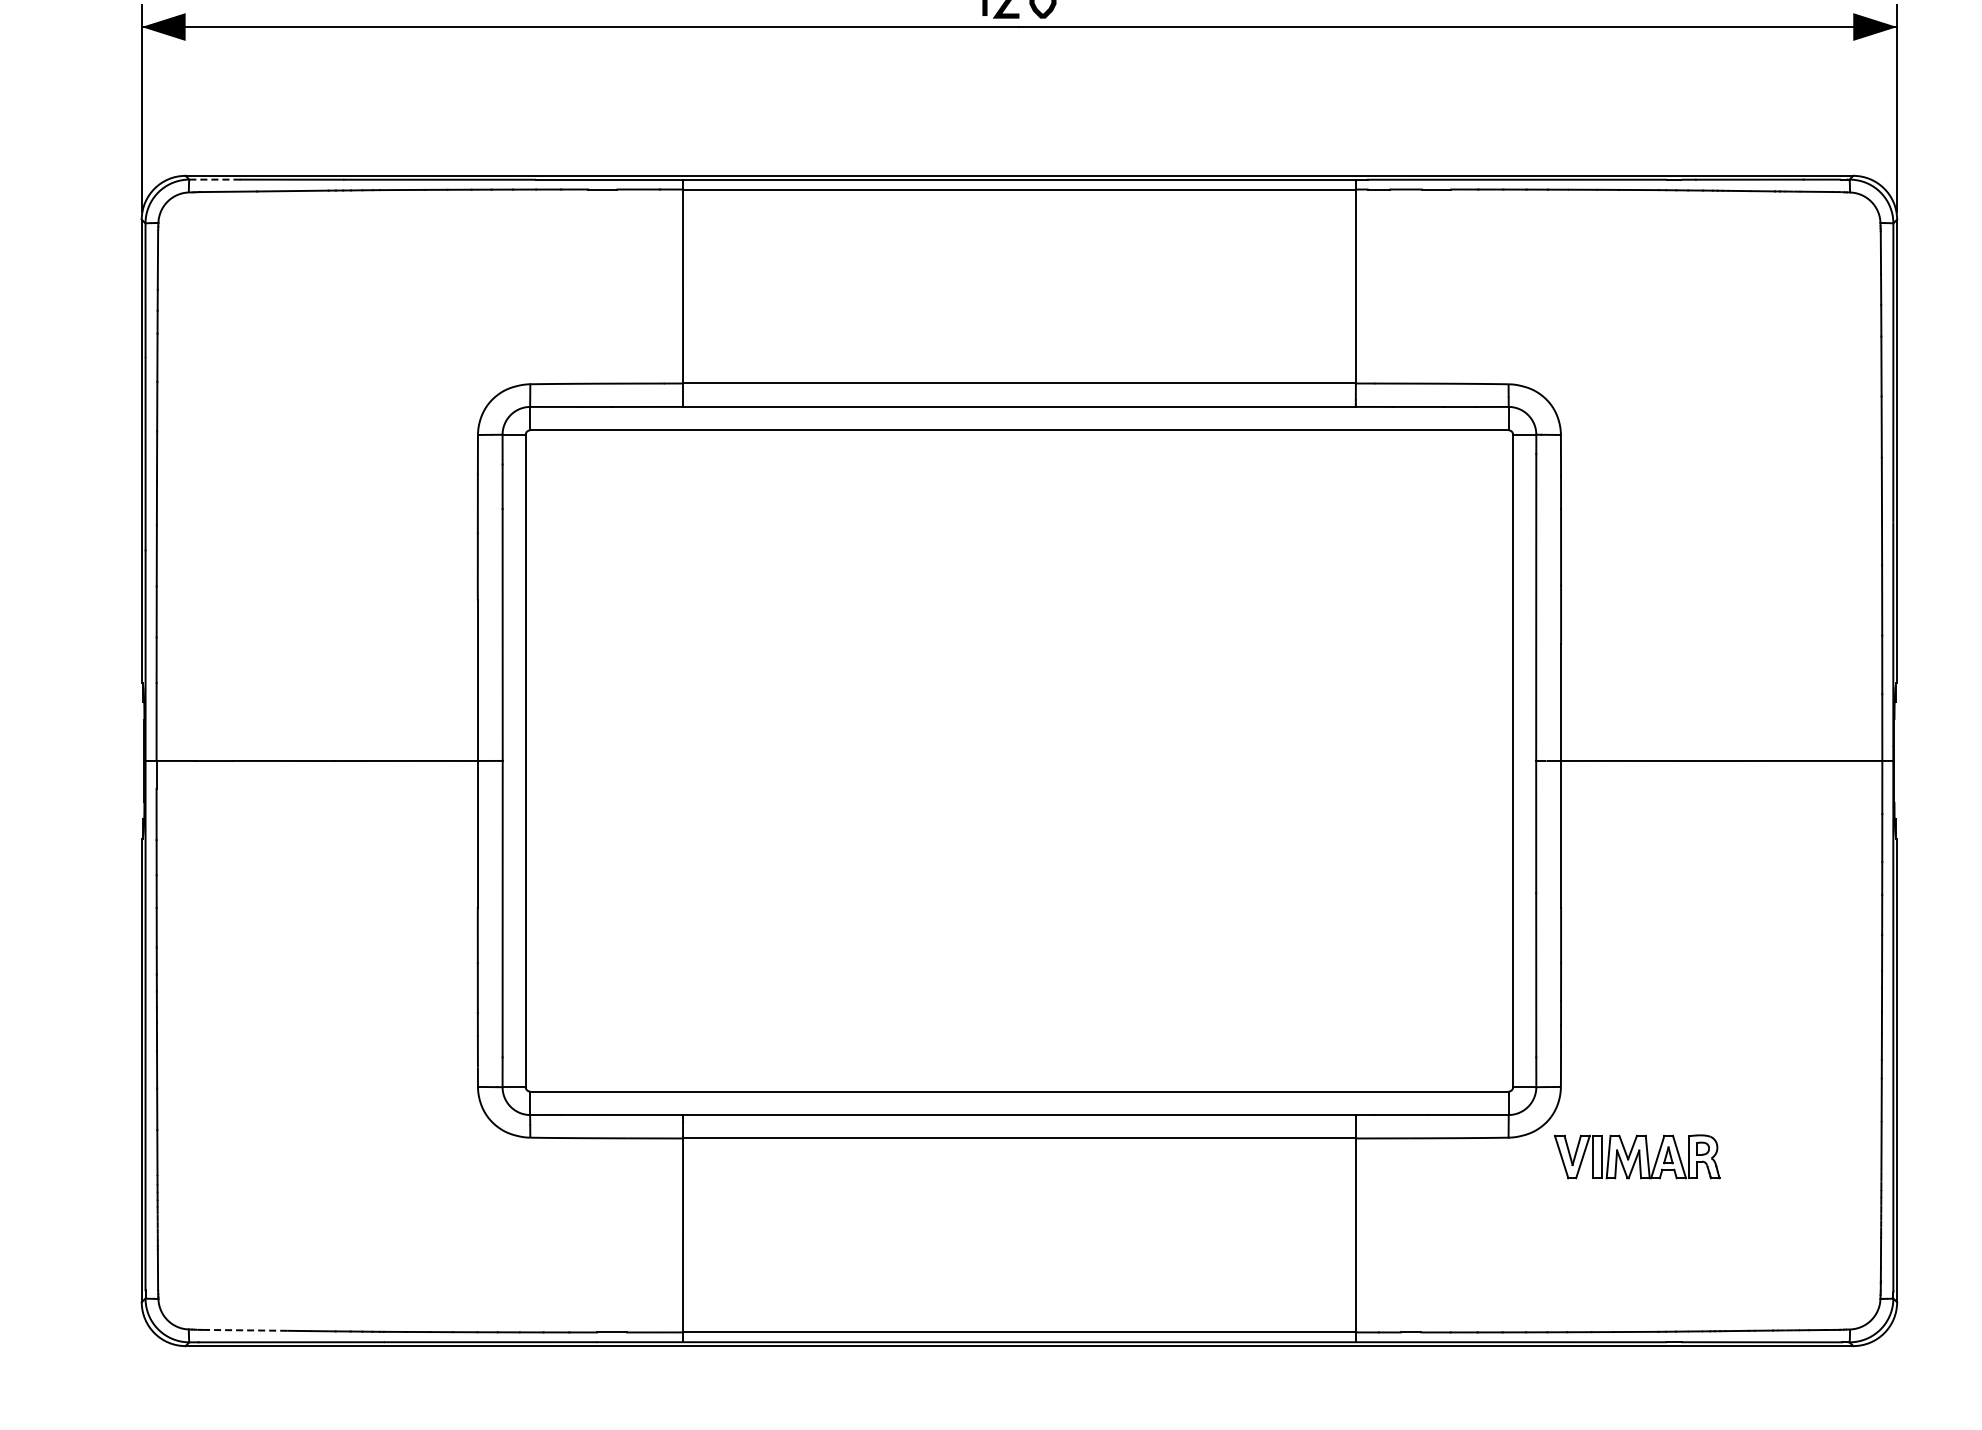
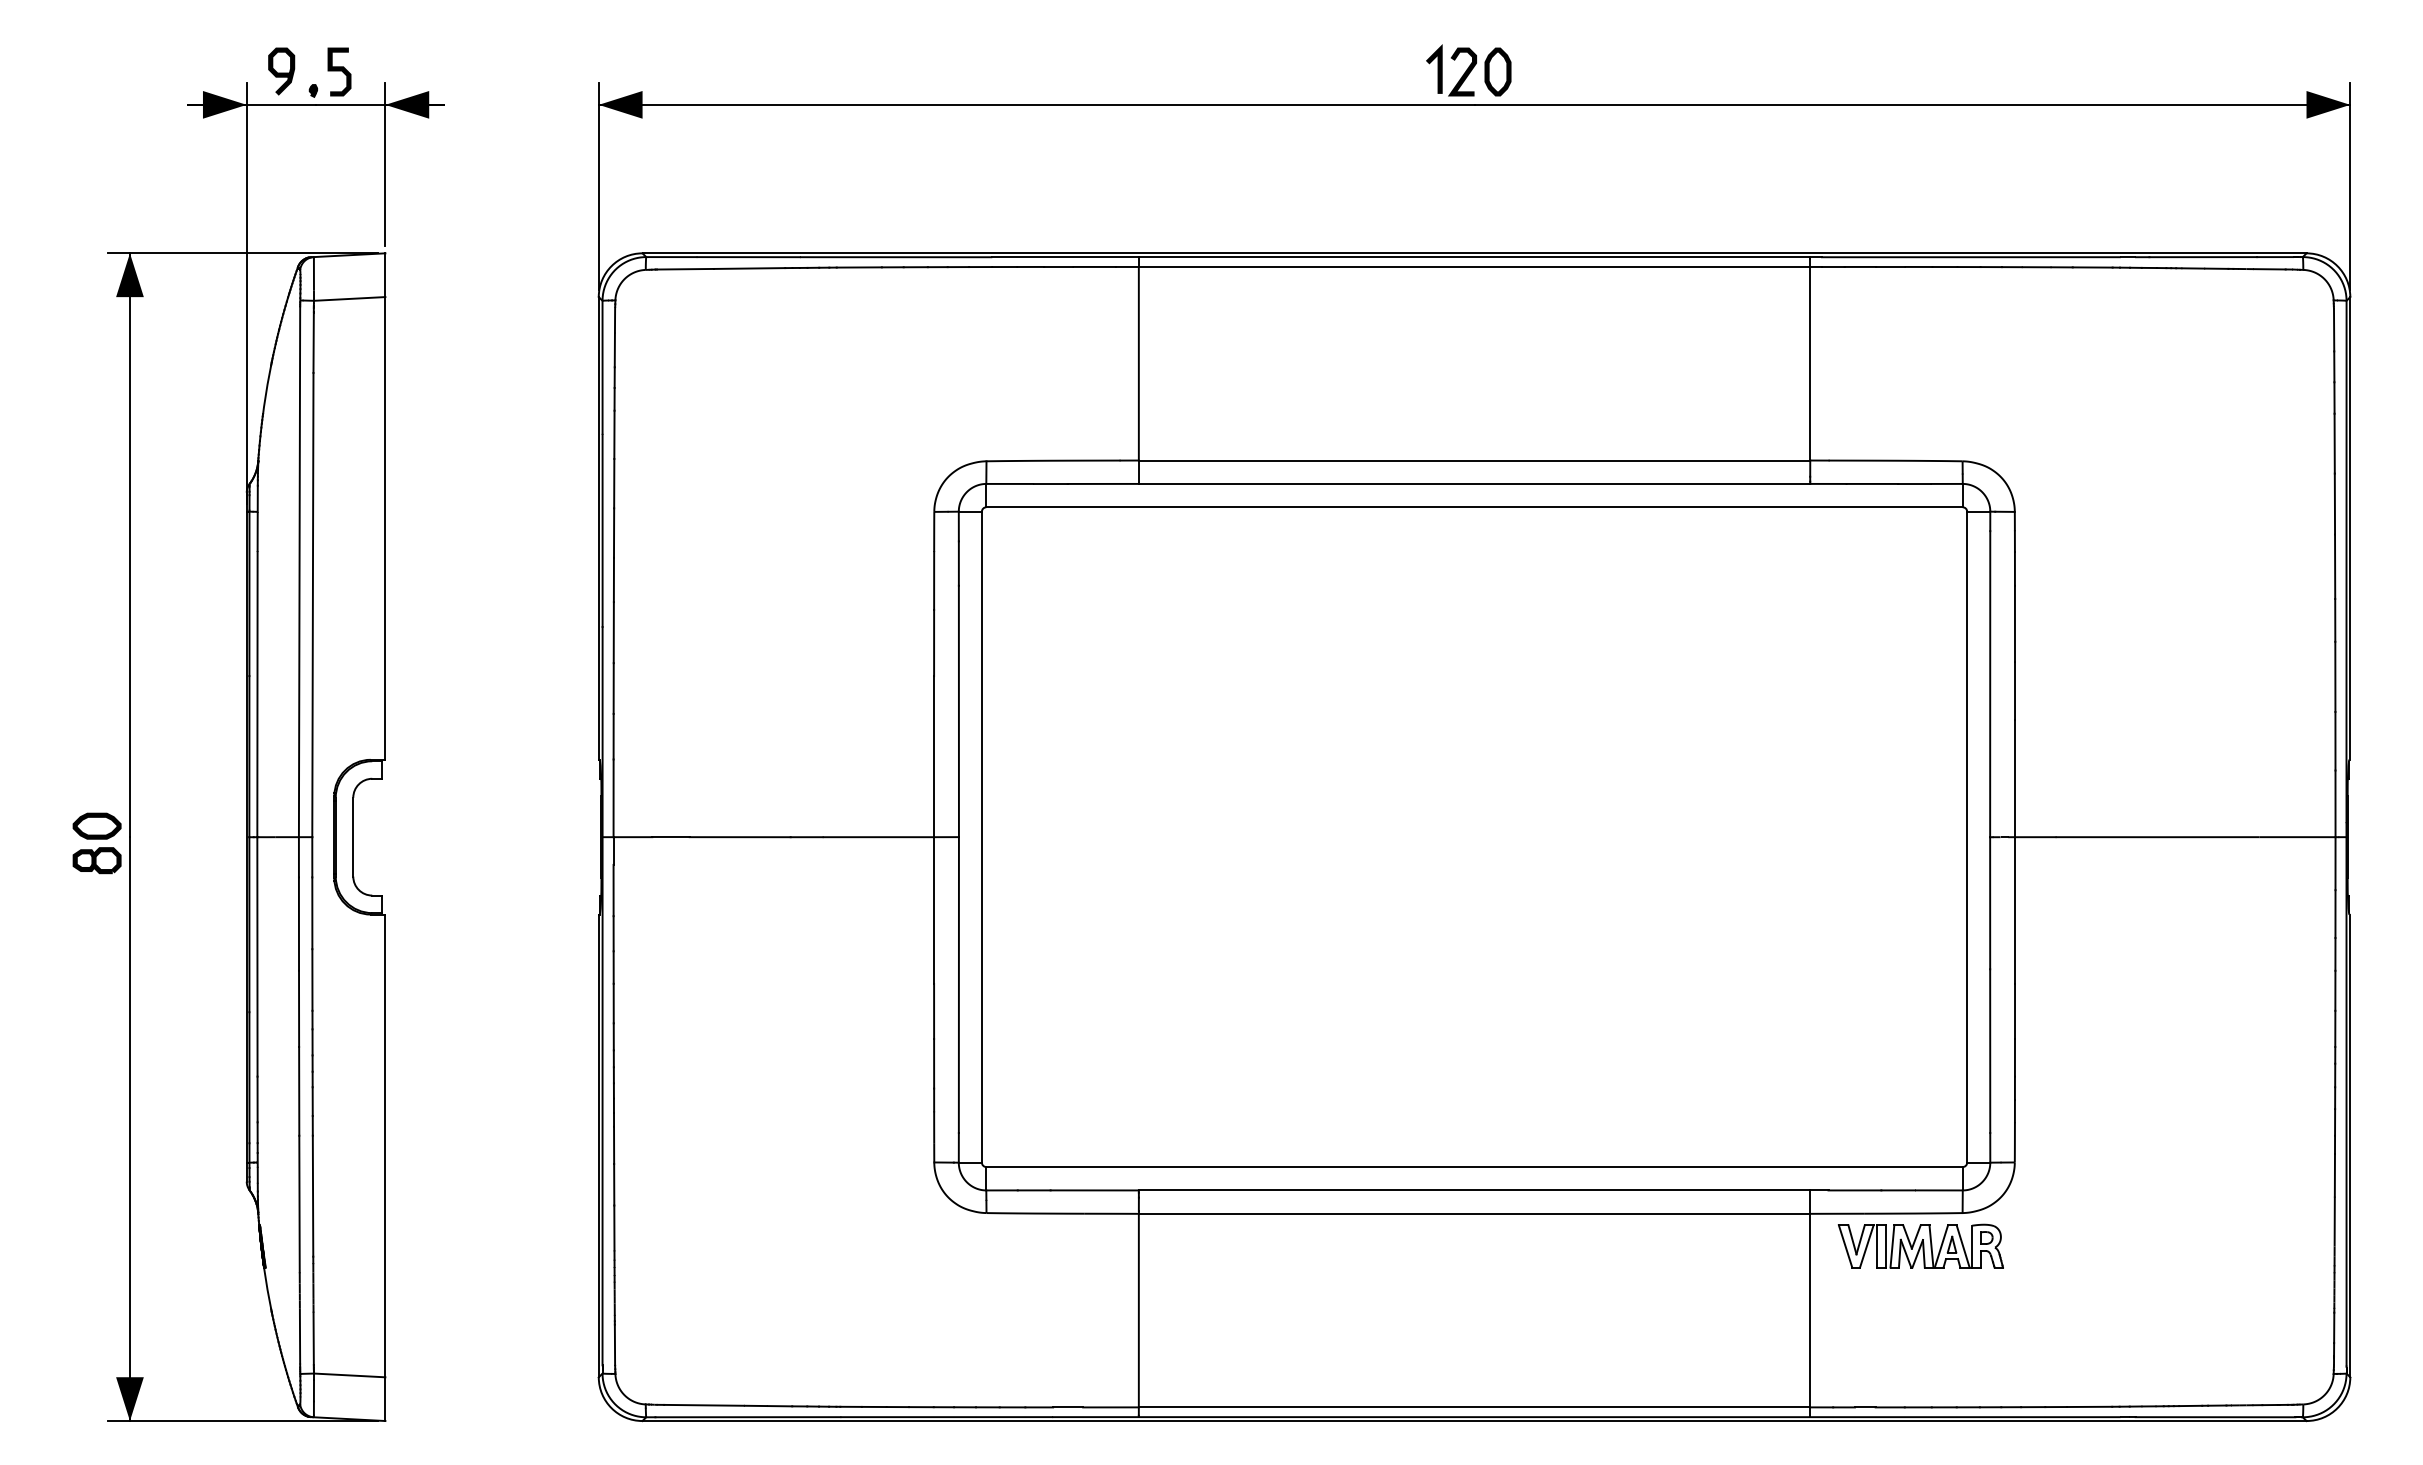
line: (214, 180) -> (671, 257), dashed -> solid
part: (1636, 1156) -> (1920, 1245), moved
line: (247, 1330) -> (704, 1405), dashed -> solid

